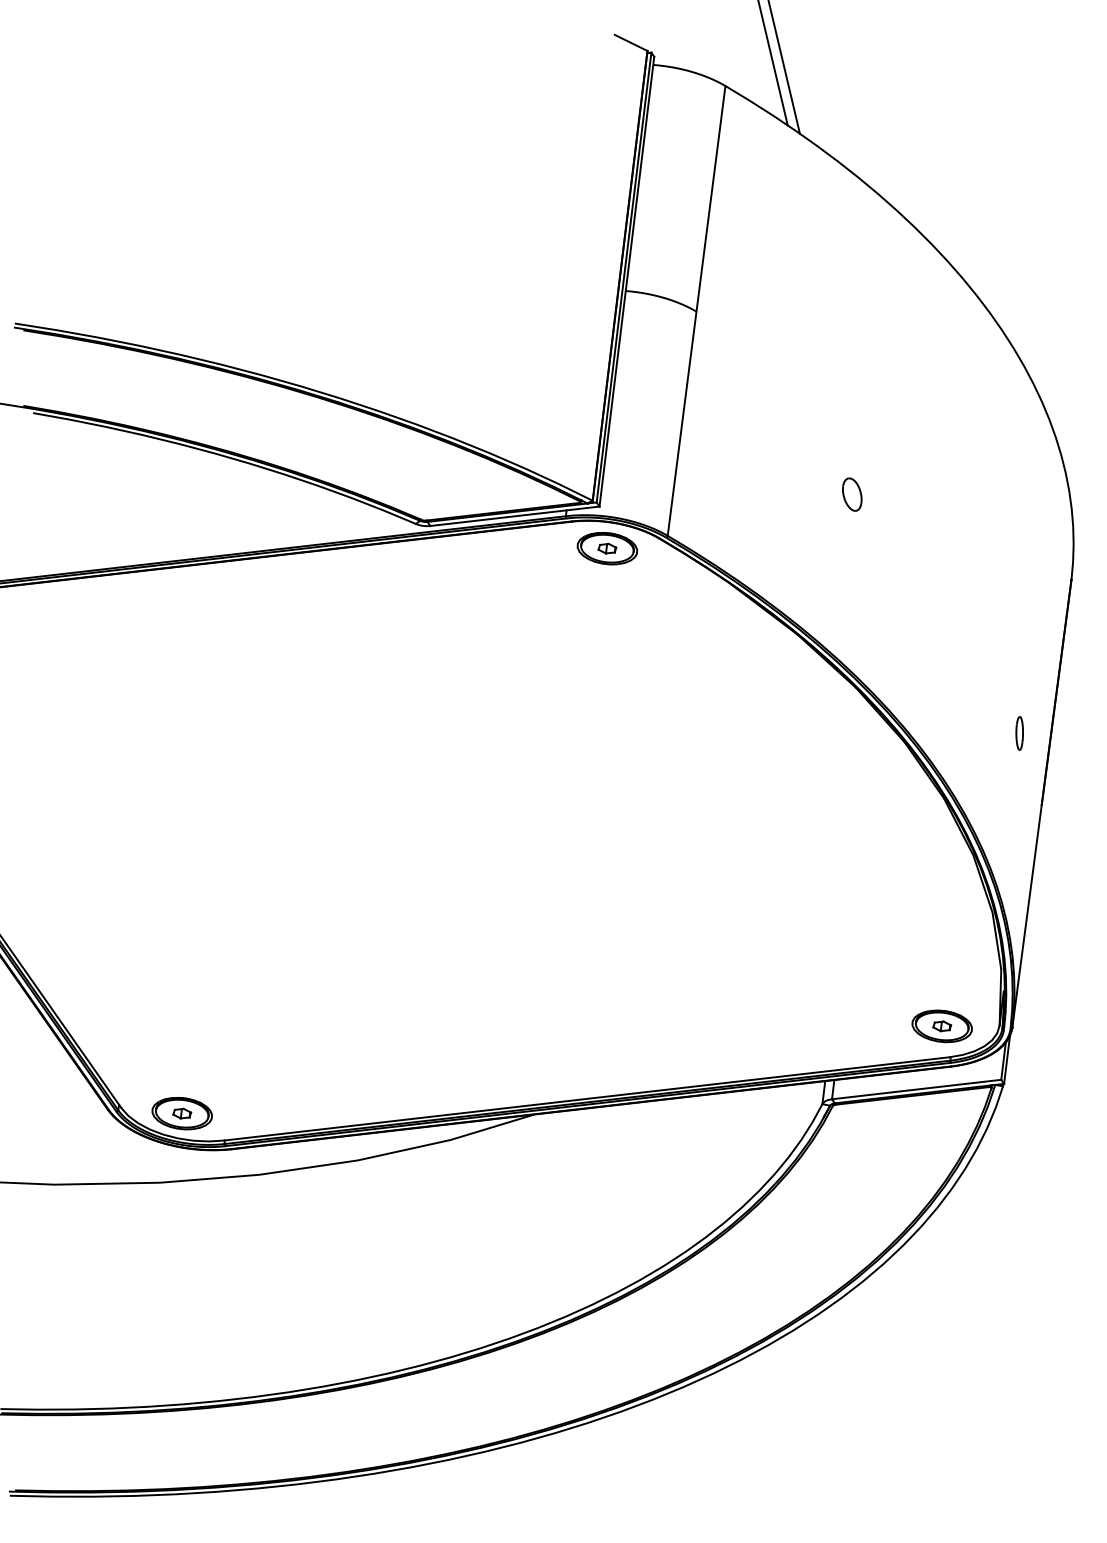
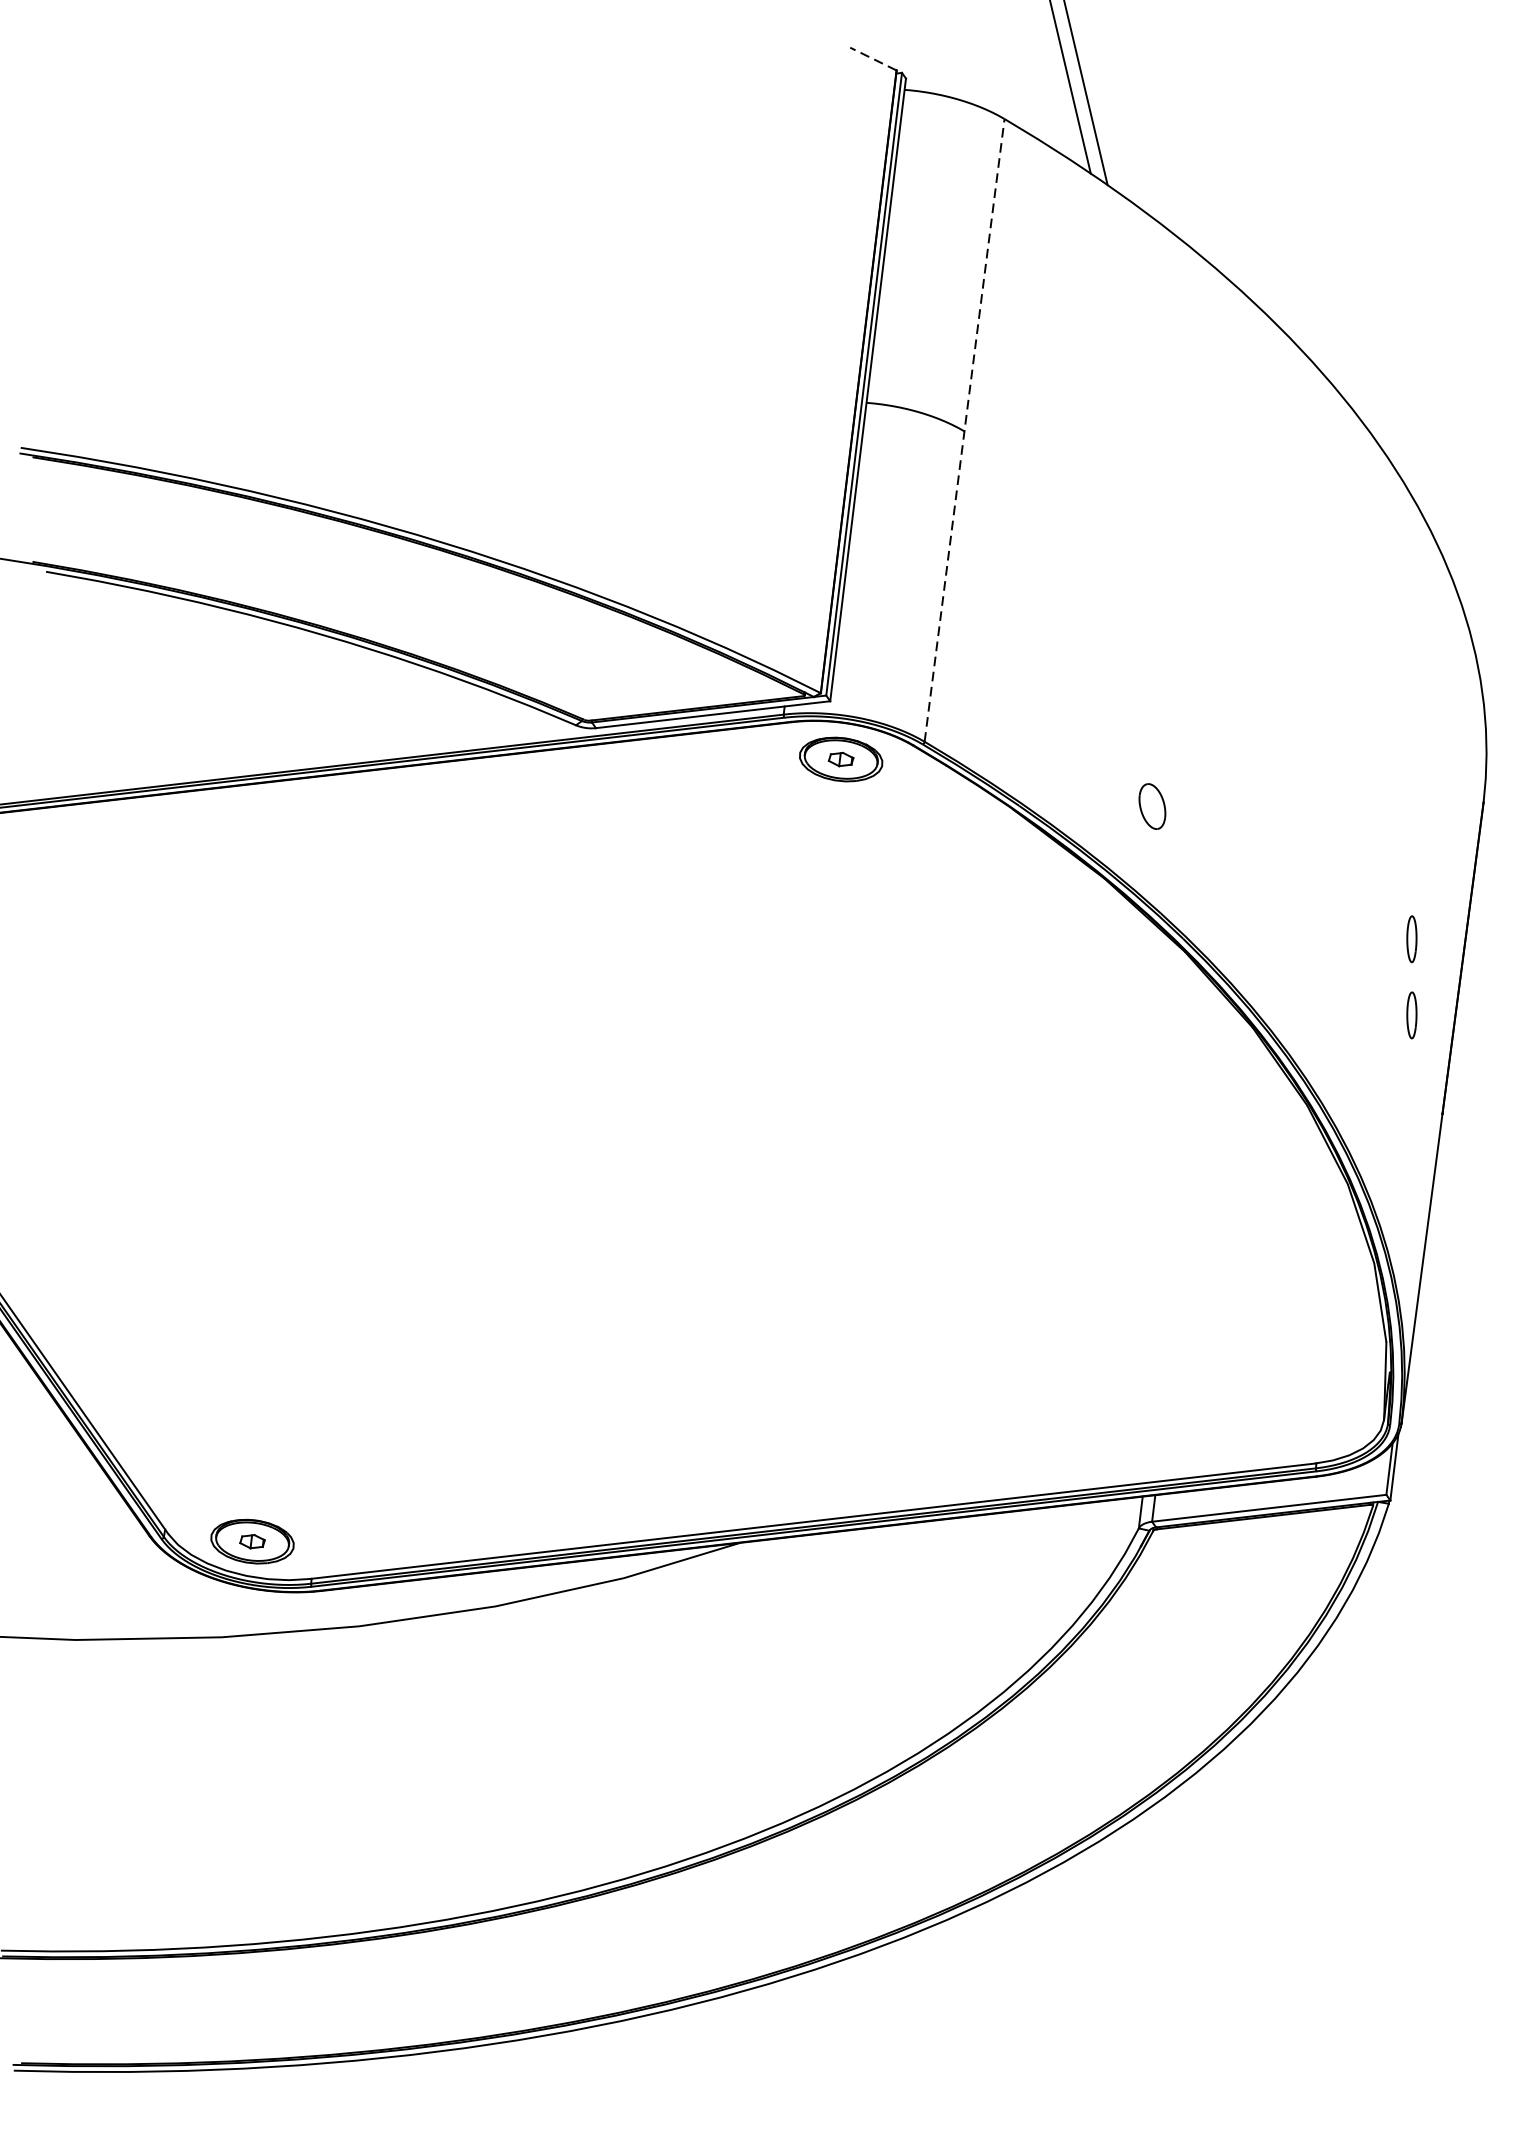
line: (630, 42) -> (873, 58), solid -> dashed
line: (696, 310) -> (964, 429), solid -> dashed
part: (852, 494) -> (1152, 806), moved
part: (1019, 678) -> (1411, 939), added
part: (941, 1026) -> (1303, 1421), removed

